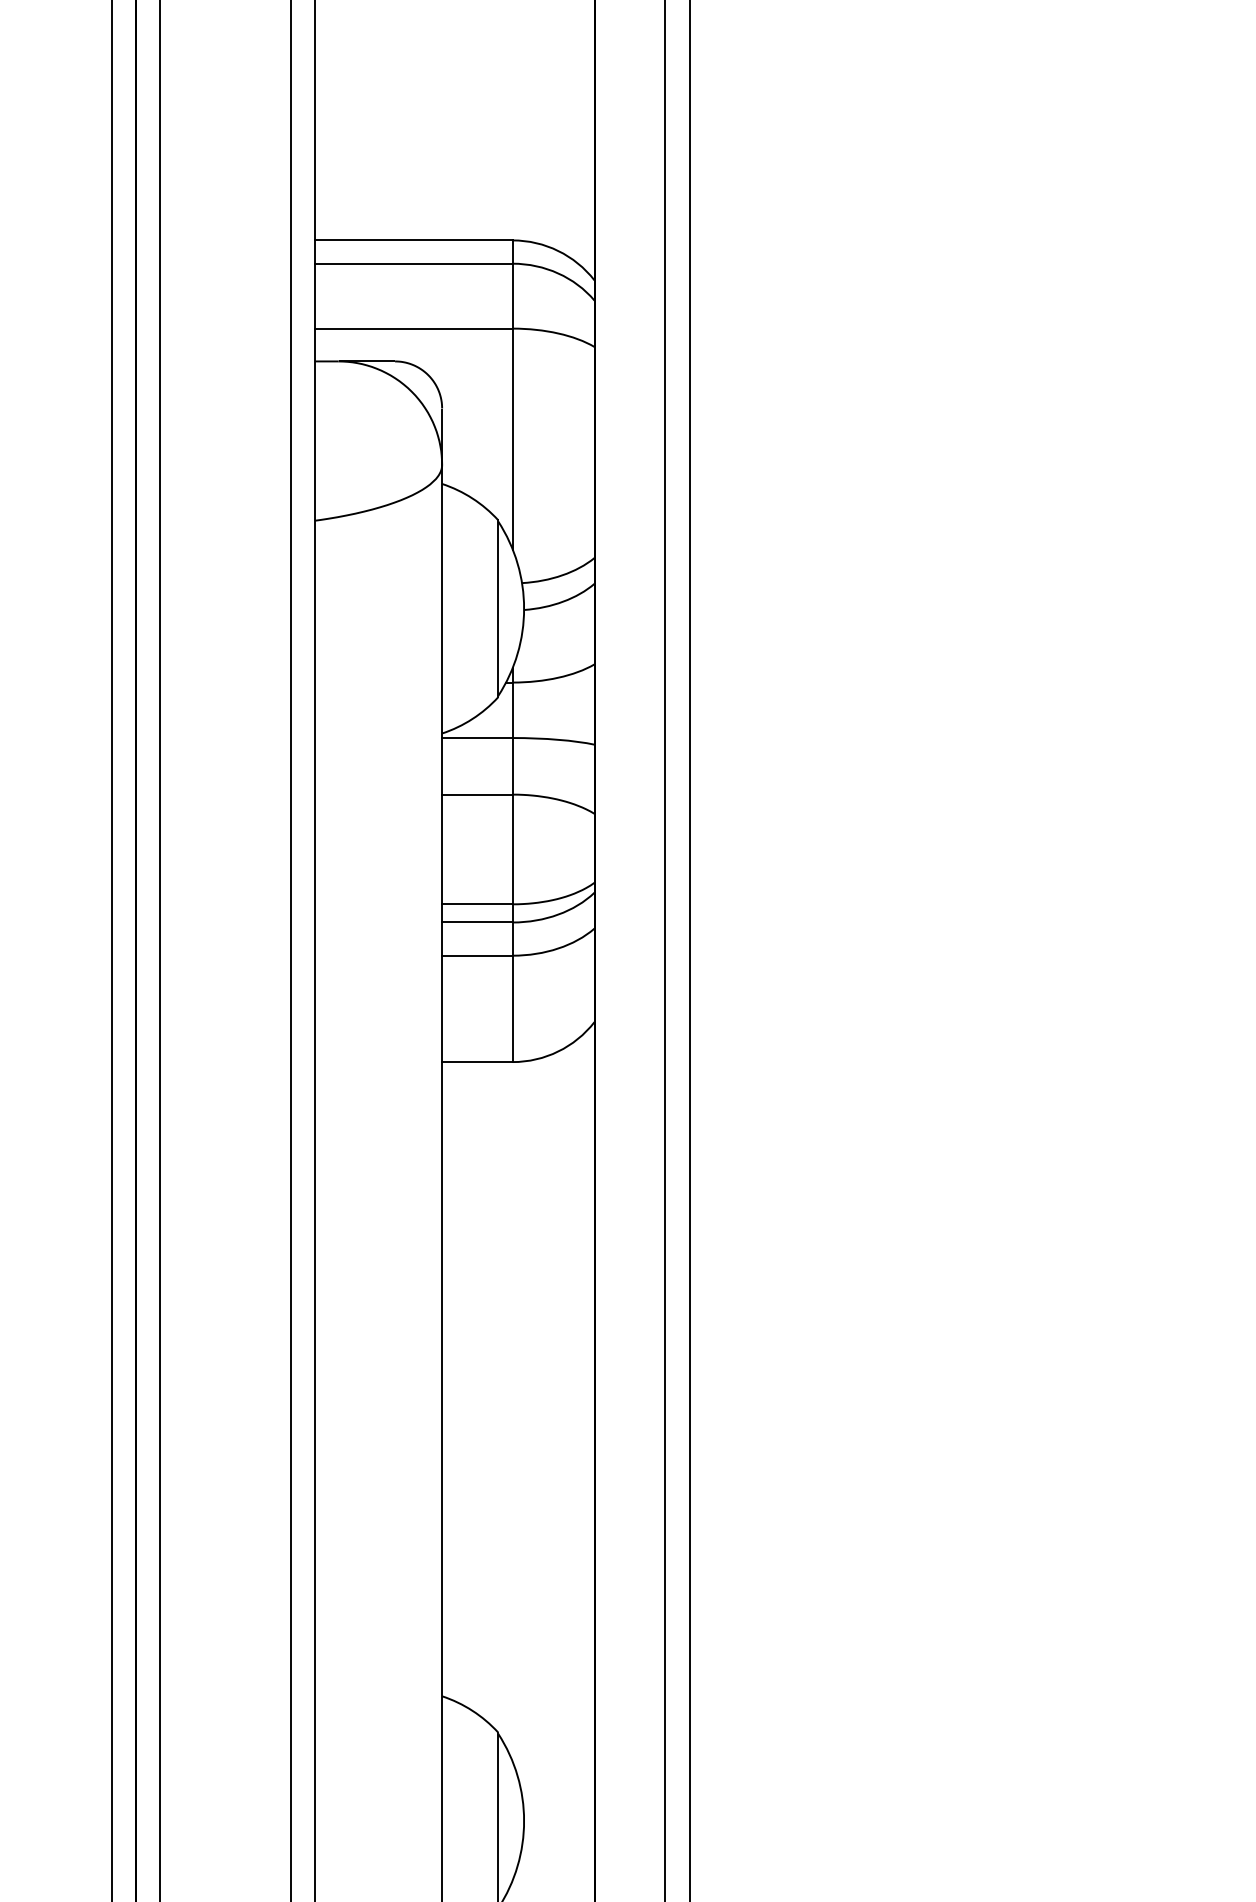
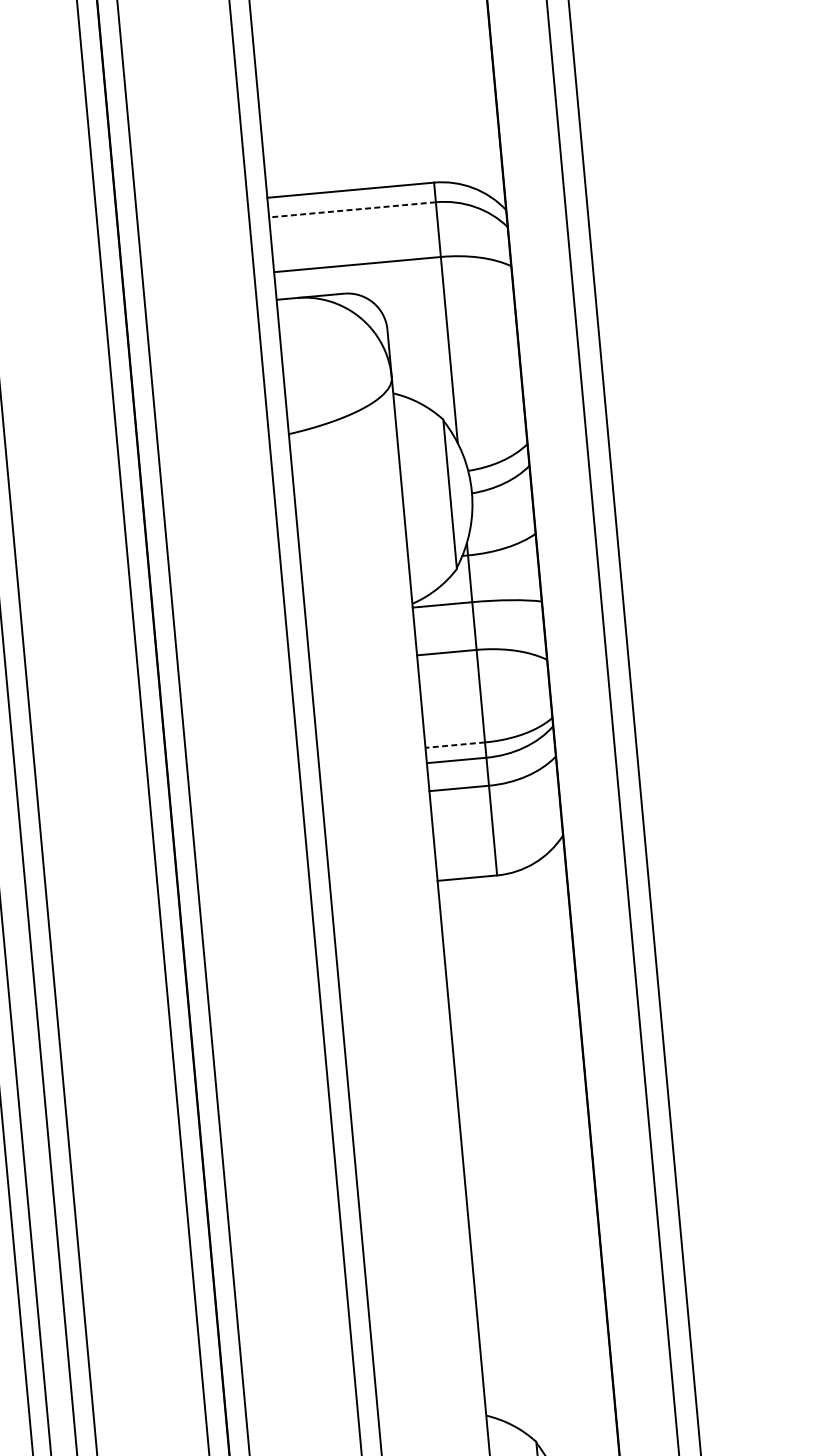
line: (413, 263) -> (352, 209), solid -> dashed
line: (476, 904) -> (454, 745), solid -> dashed

